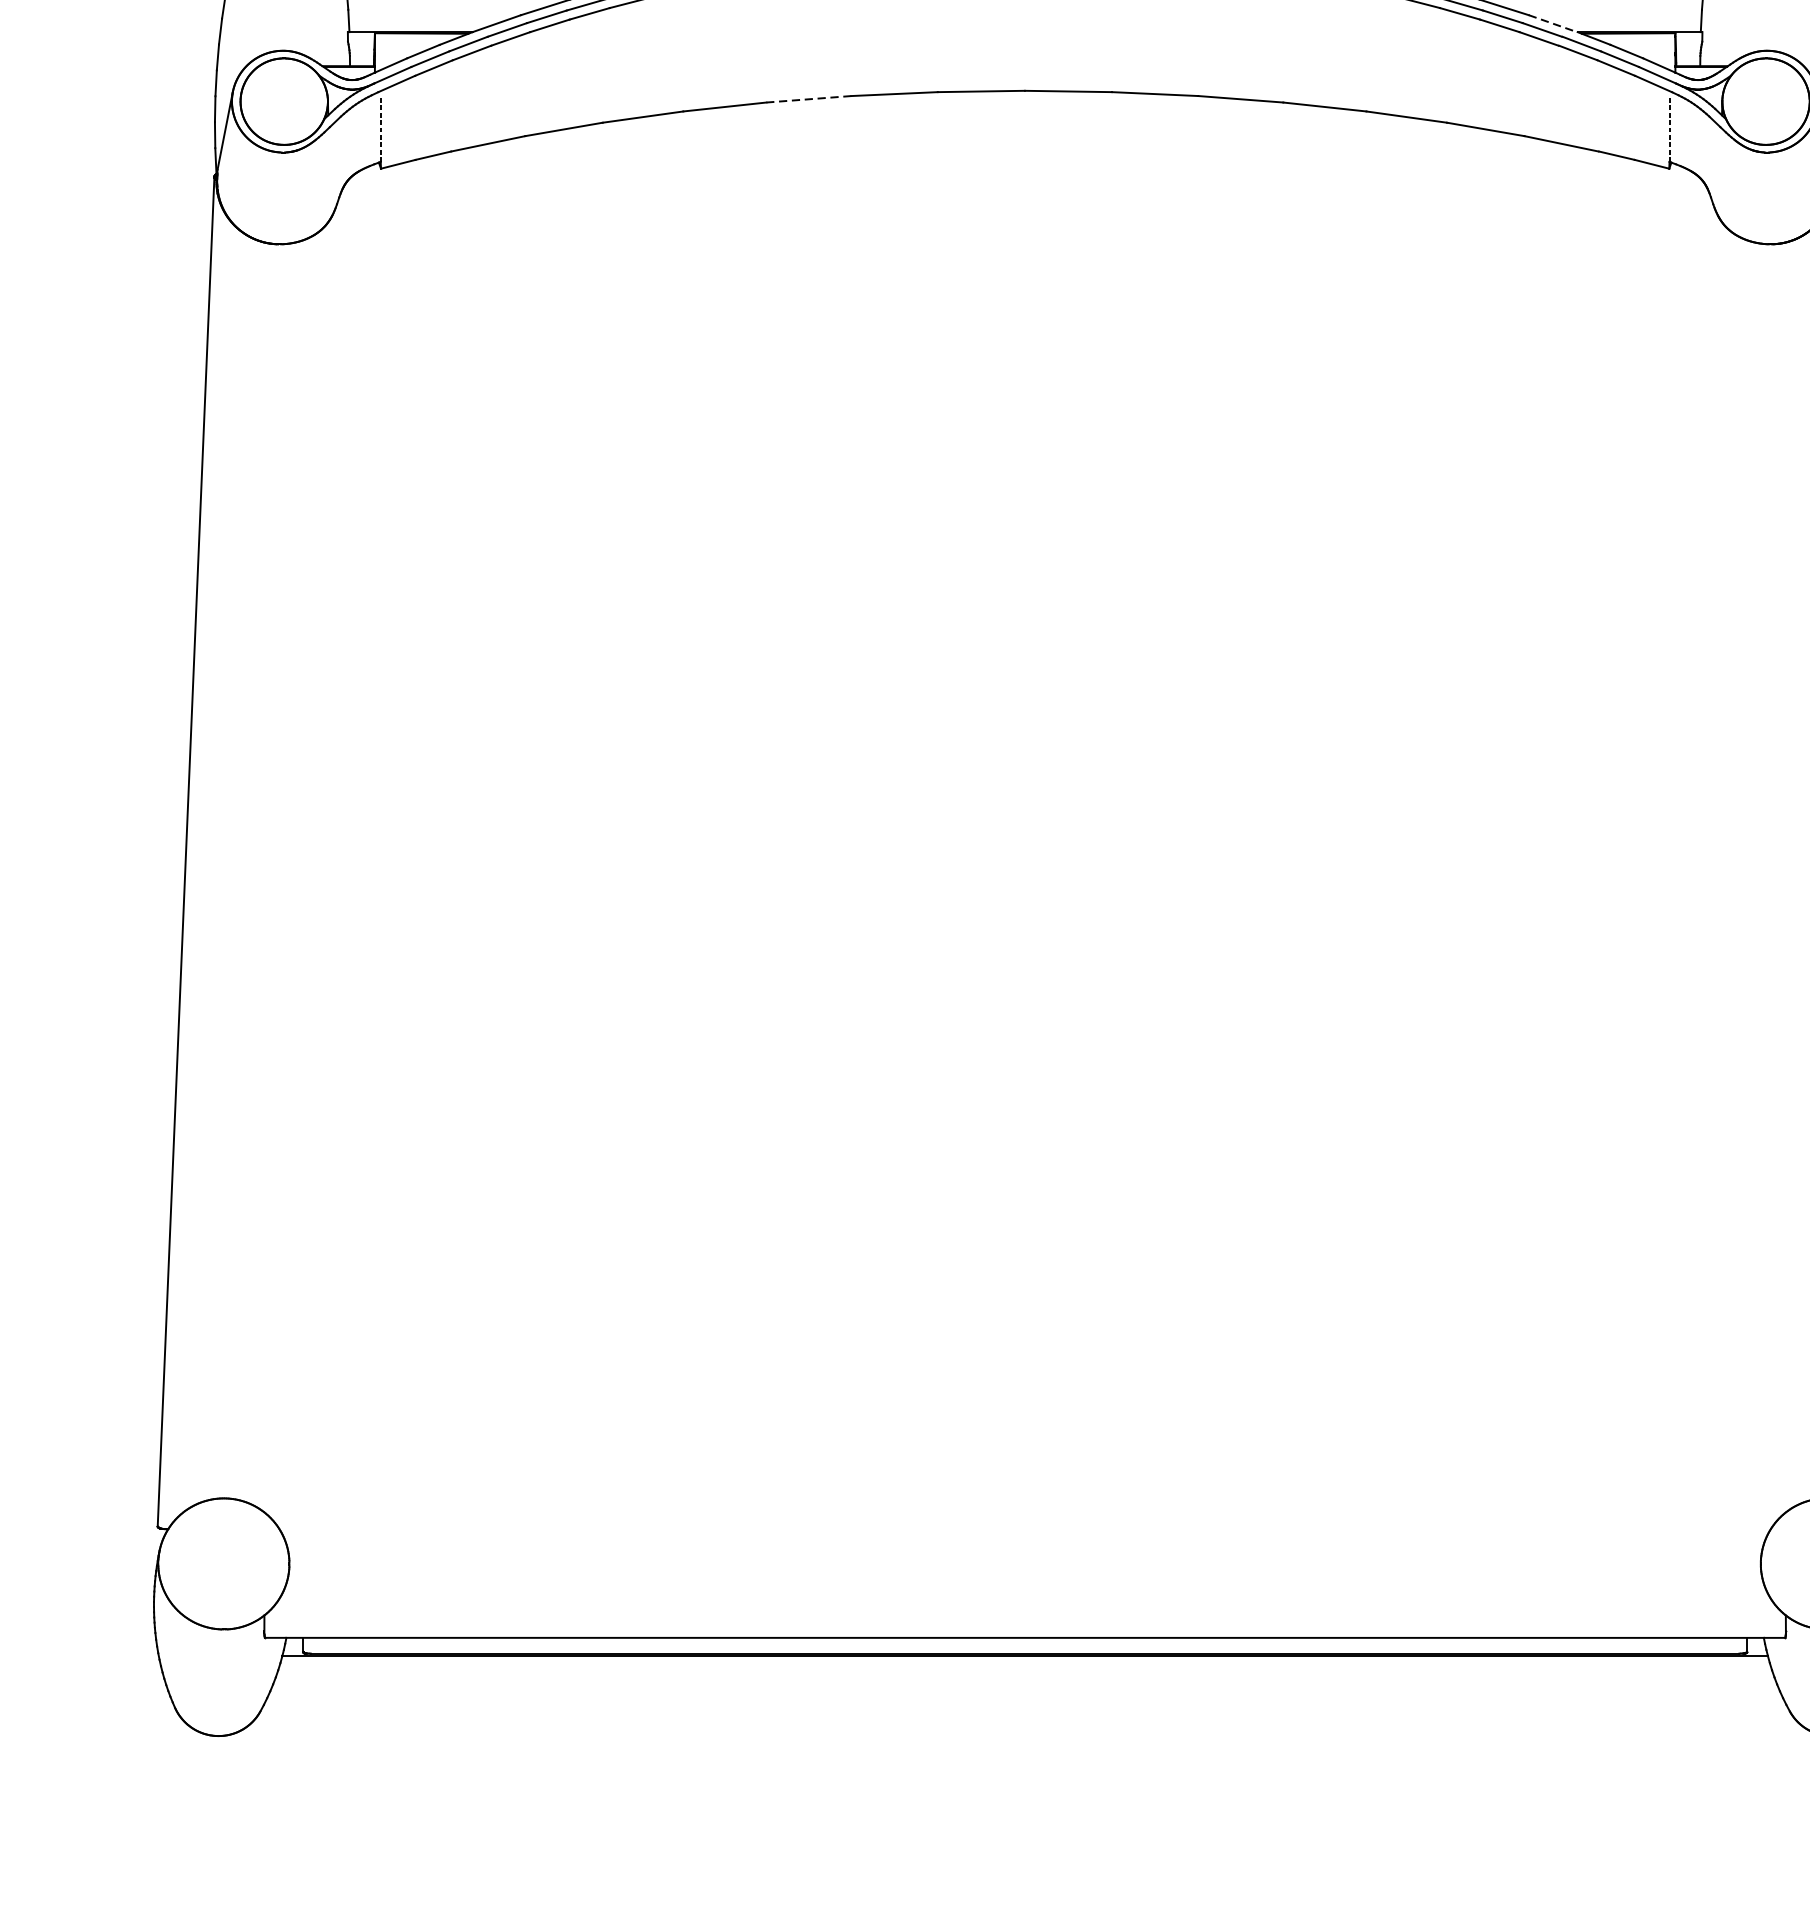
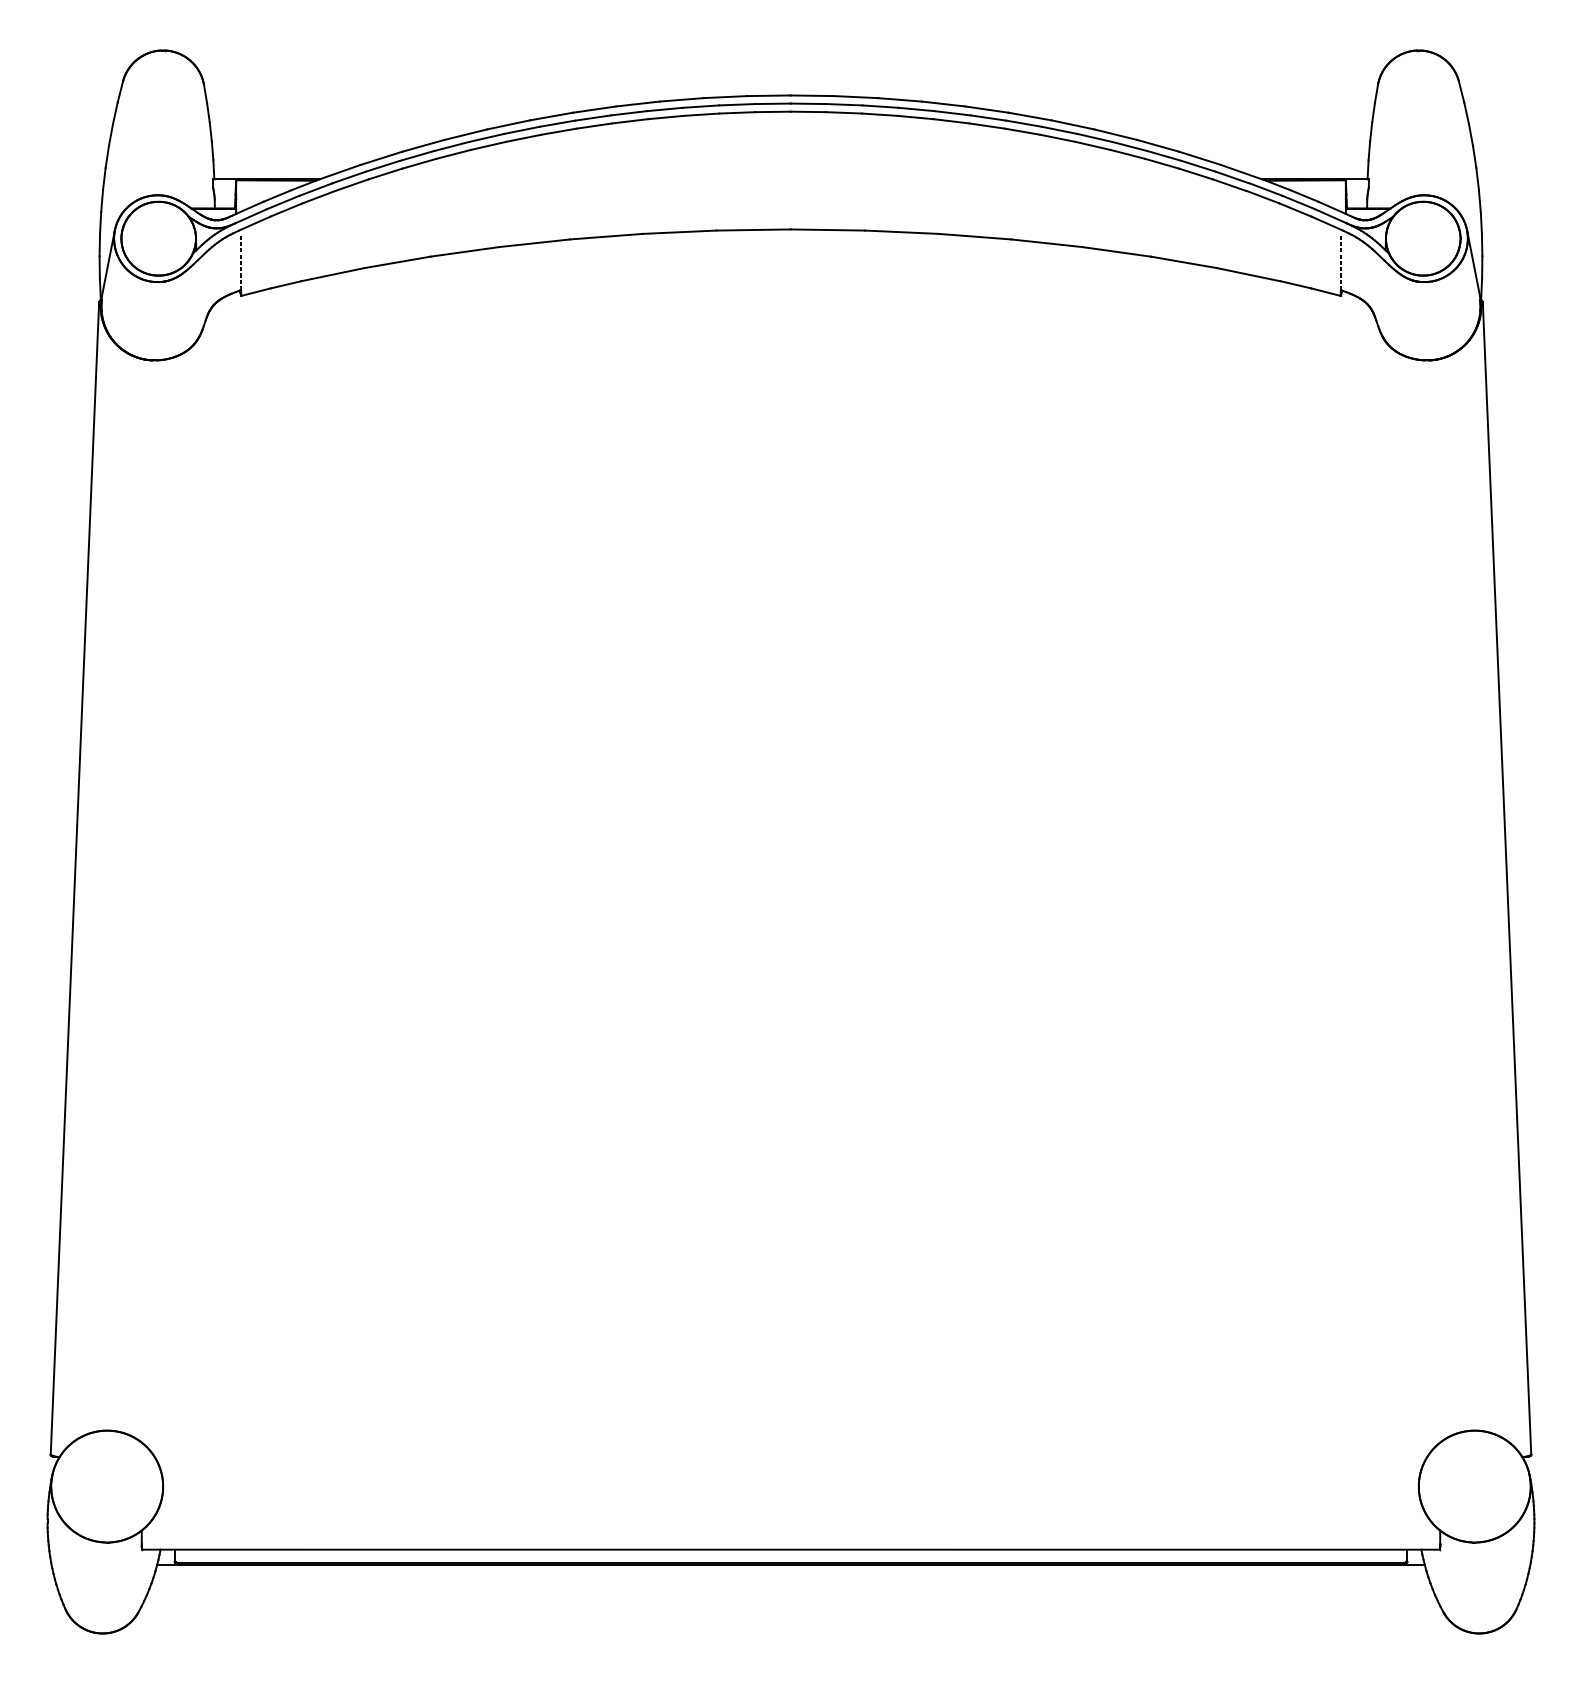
line: (1553, 24) -> (1241, 172), dashed -> solid
line: (807, 99) -> (605, 236), dashed -> solid

